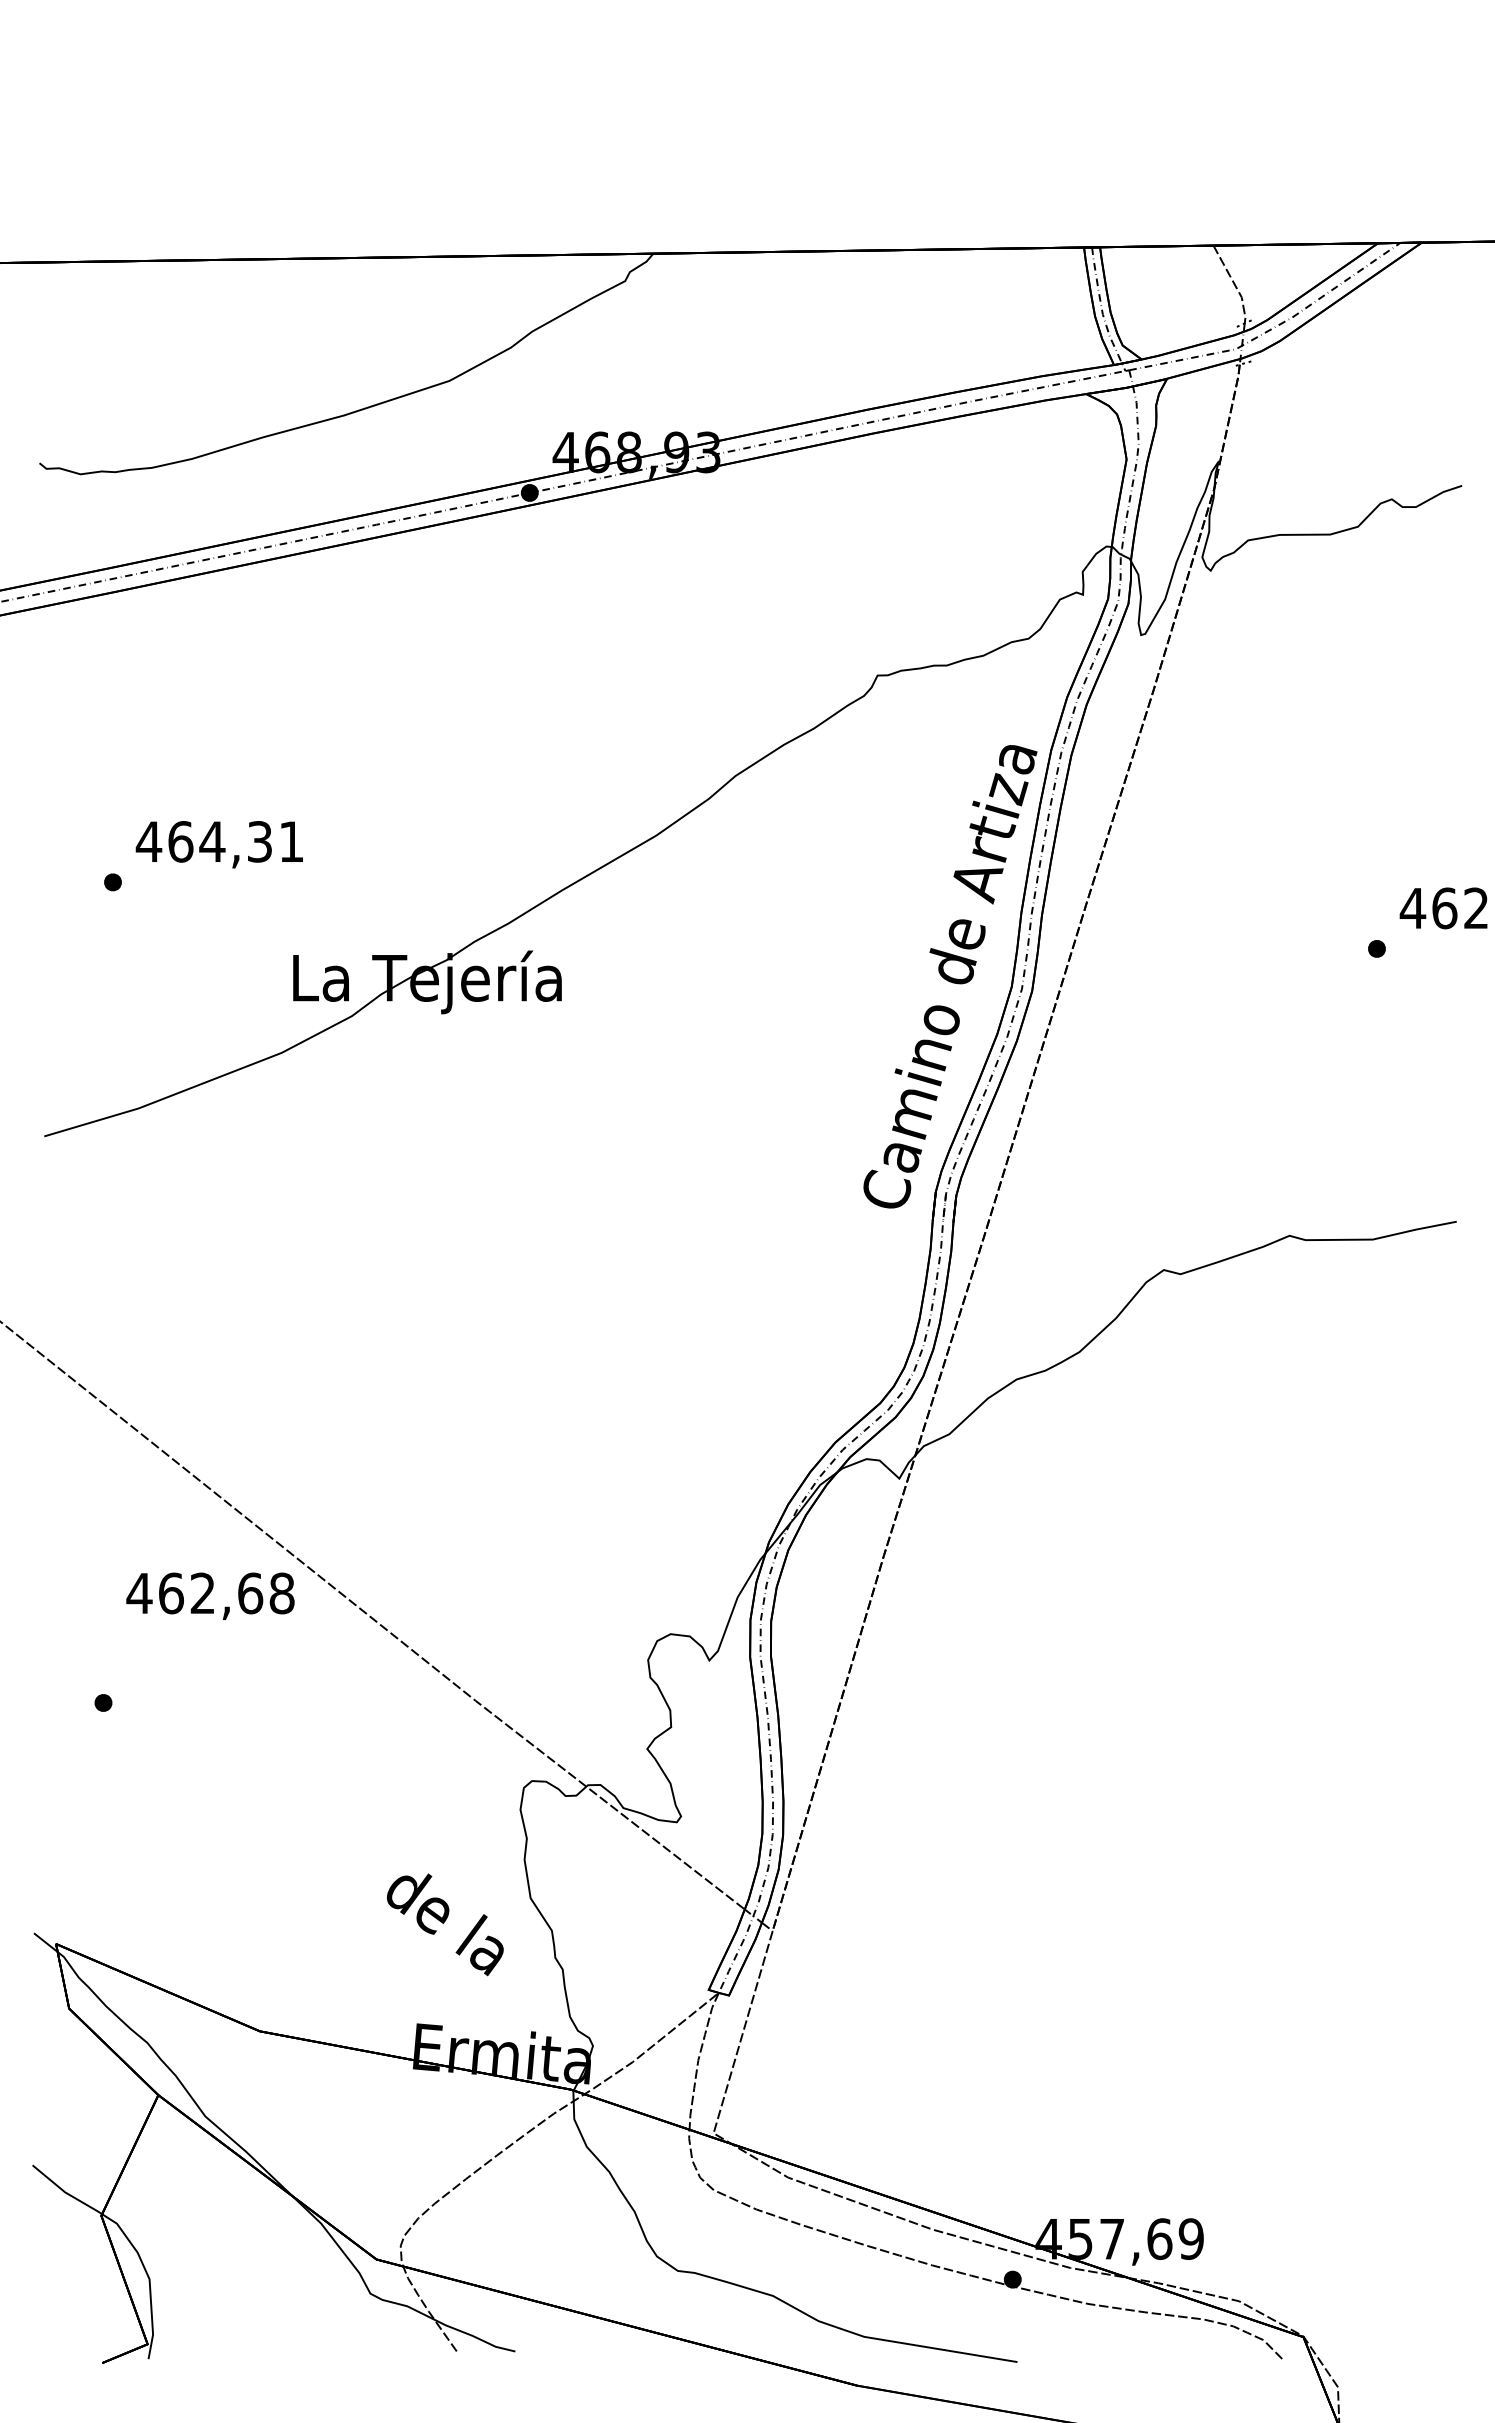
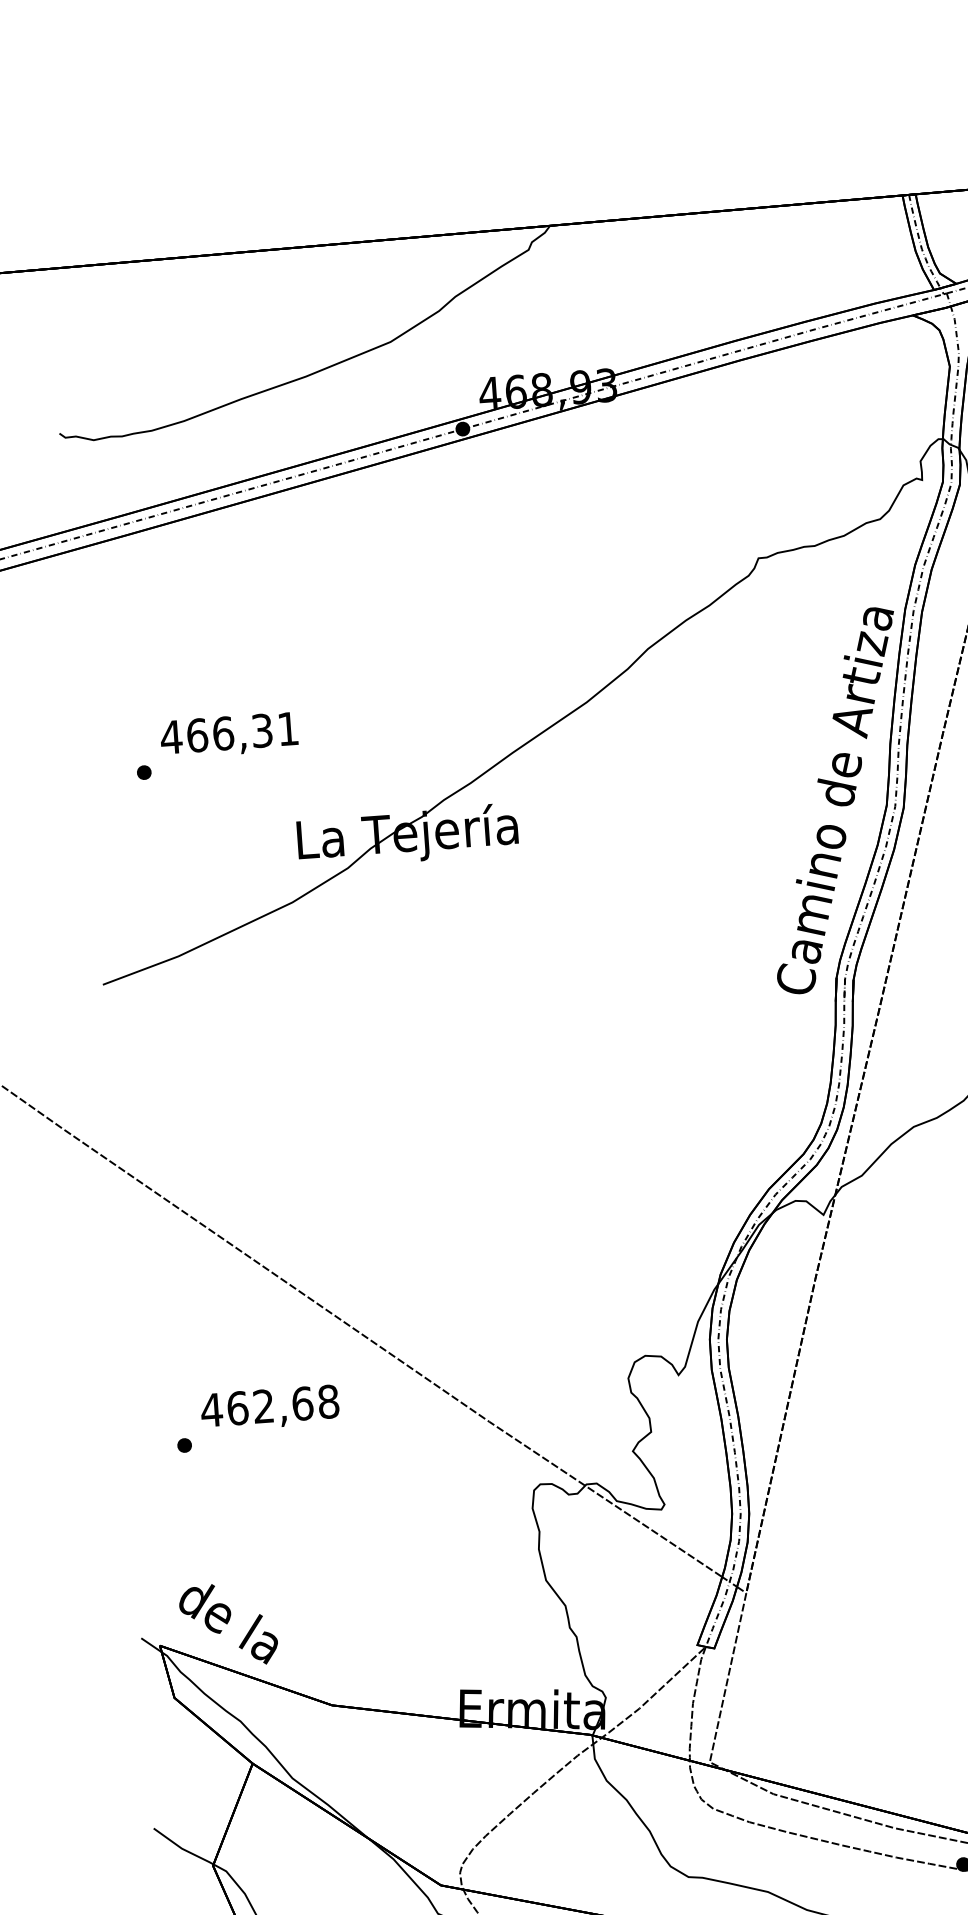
text: (212, 841) -> (223, 733), 464,31 -> 466,31
text: (210, 1595) -> (270, 1407), moved
text: (445, 1924) -> (228, 1624), moved

